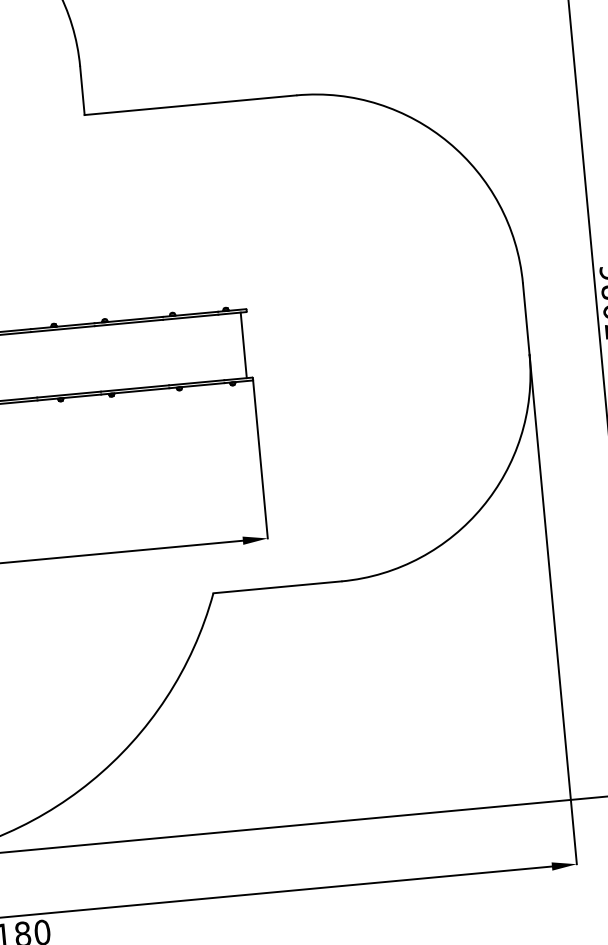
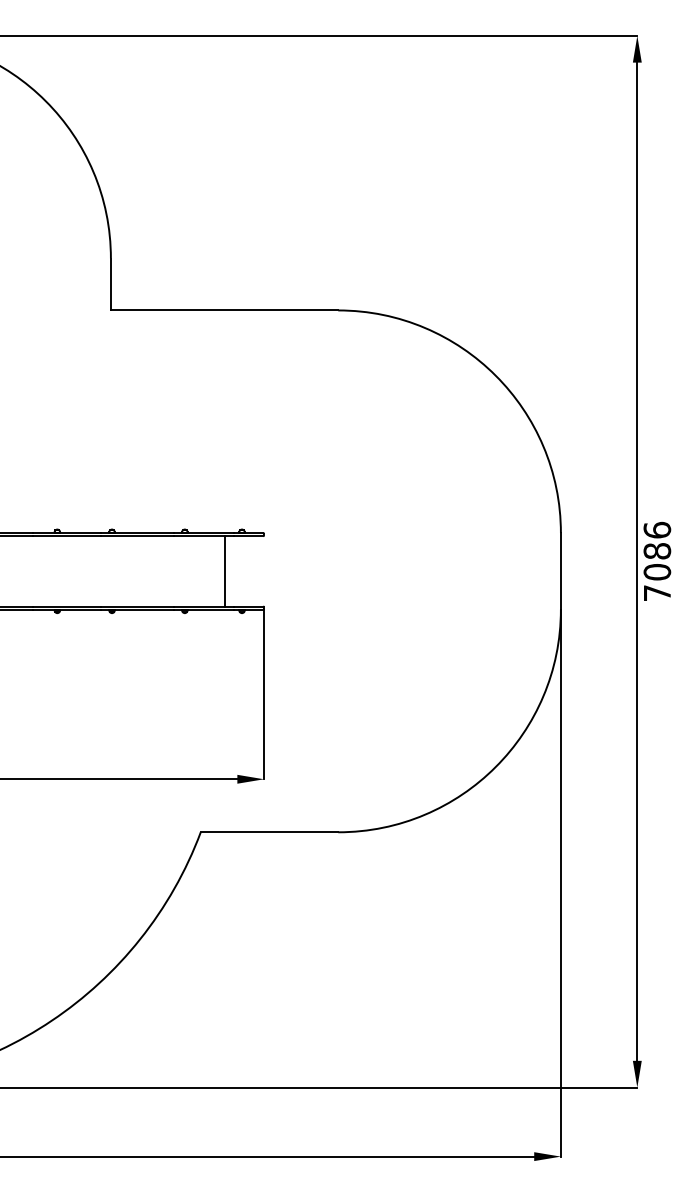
line: (243, 345) -> (224, 571), moved

